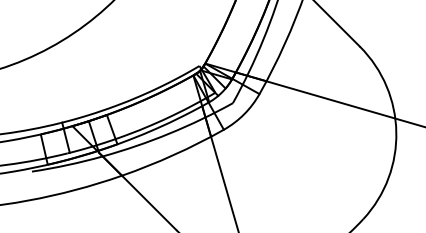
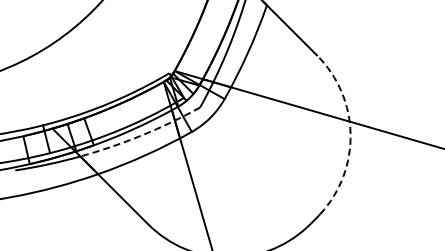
arc: (396, 132) -> (350, 134), solid -> dashed
arc: (169, 133) -> (141, 135), solid -> dashed

